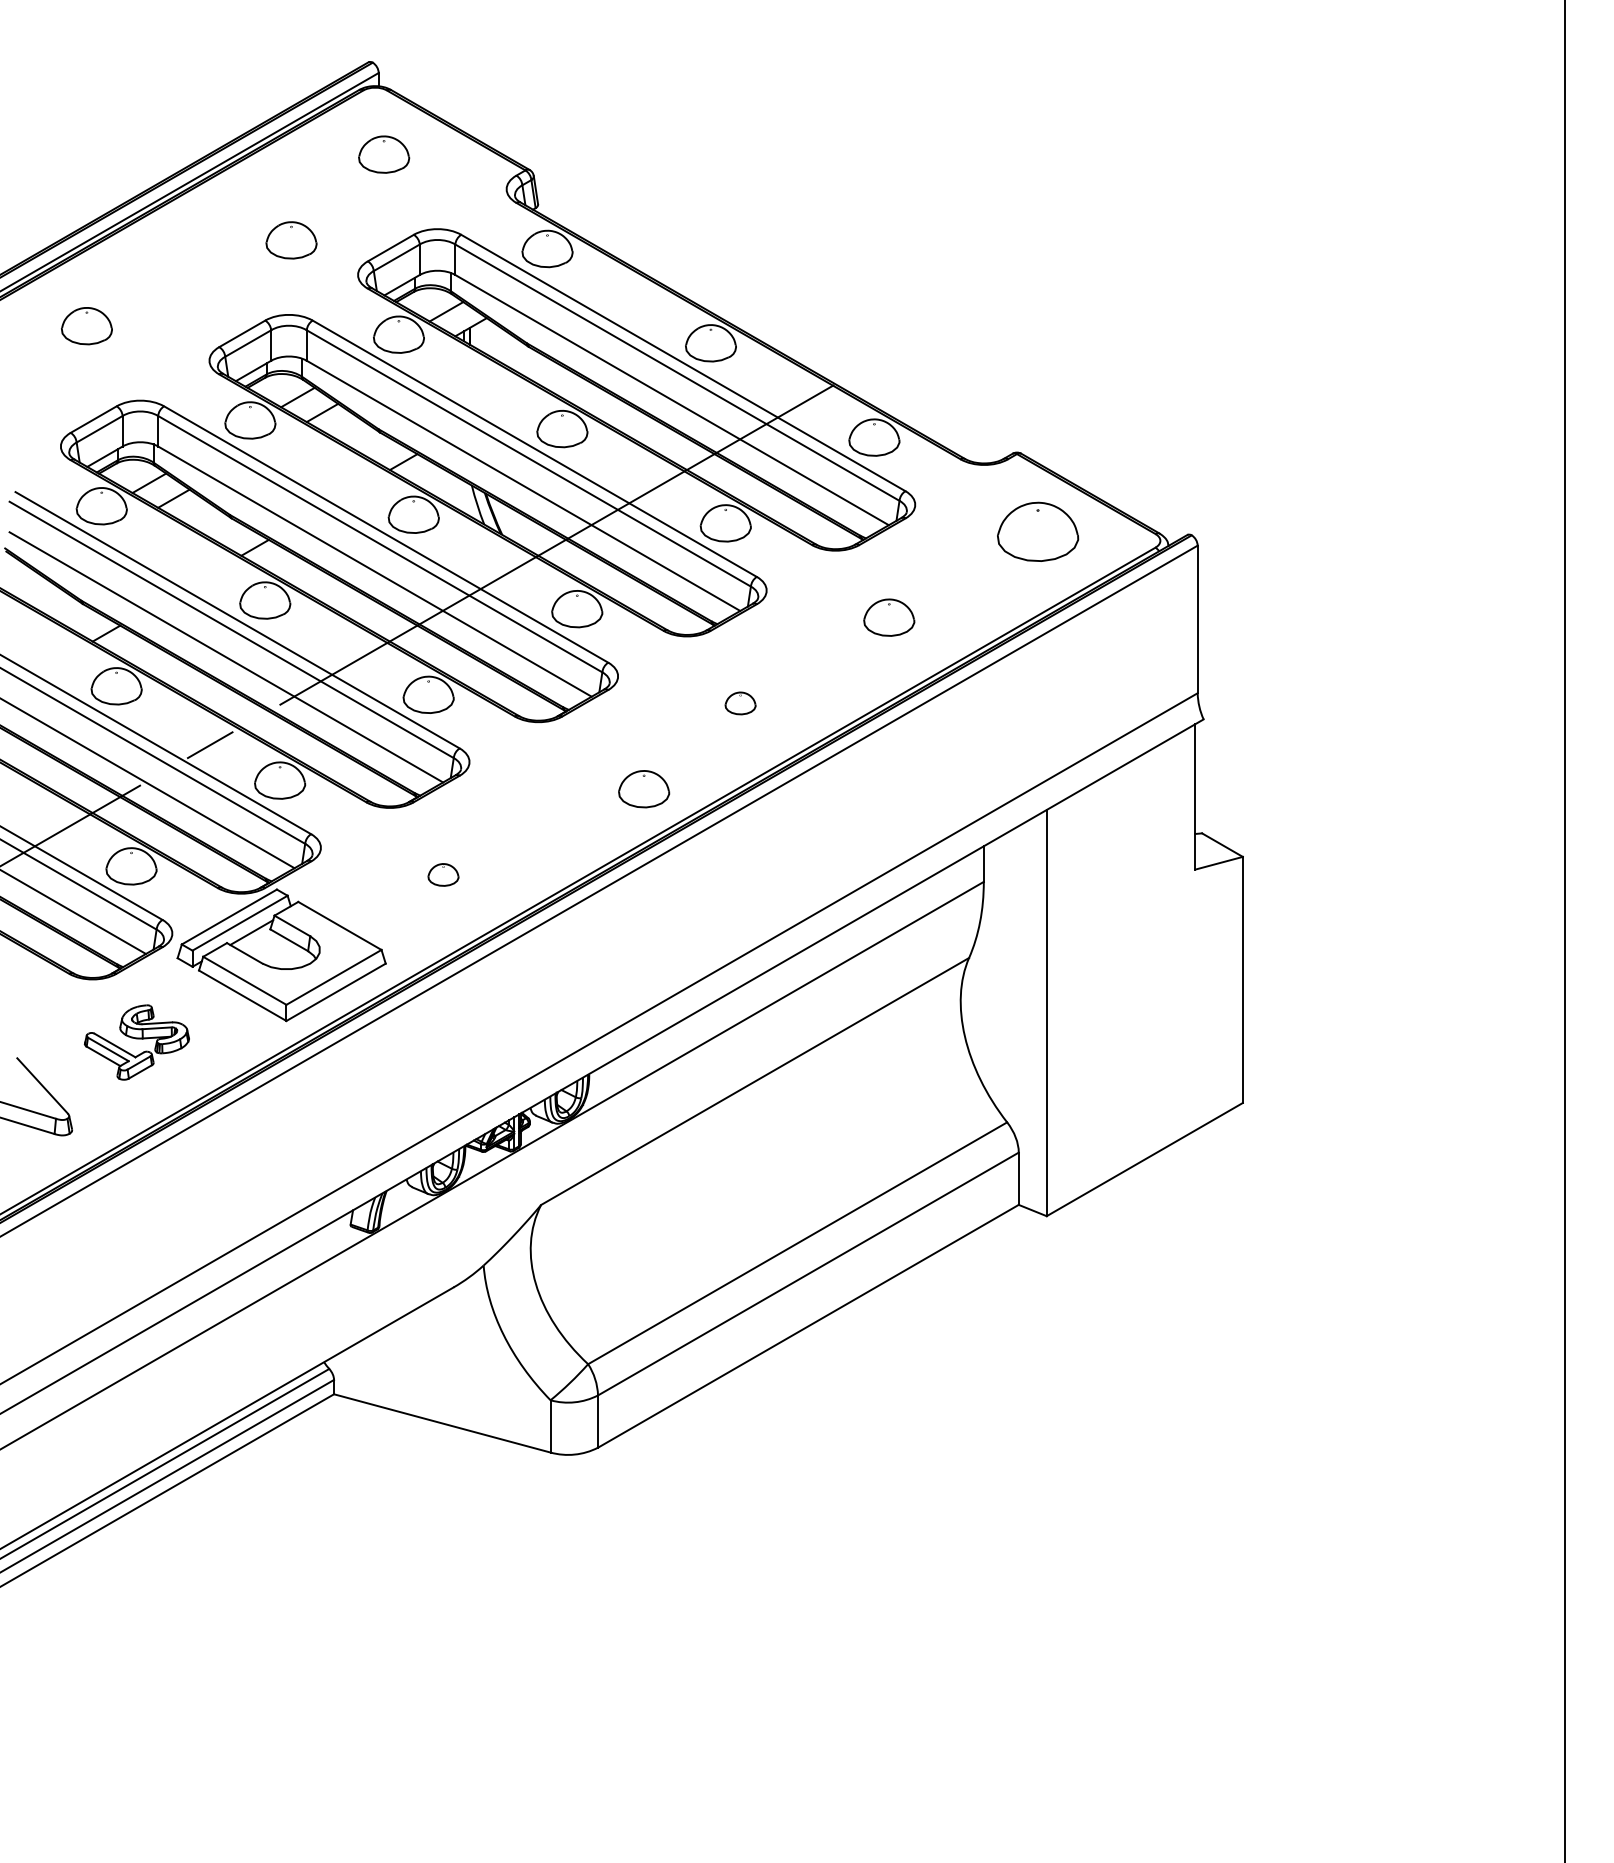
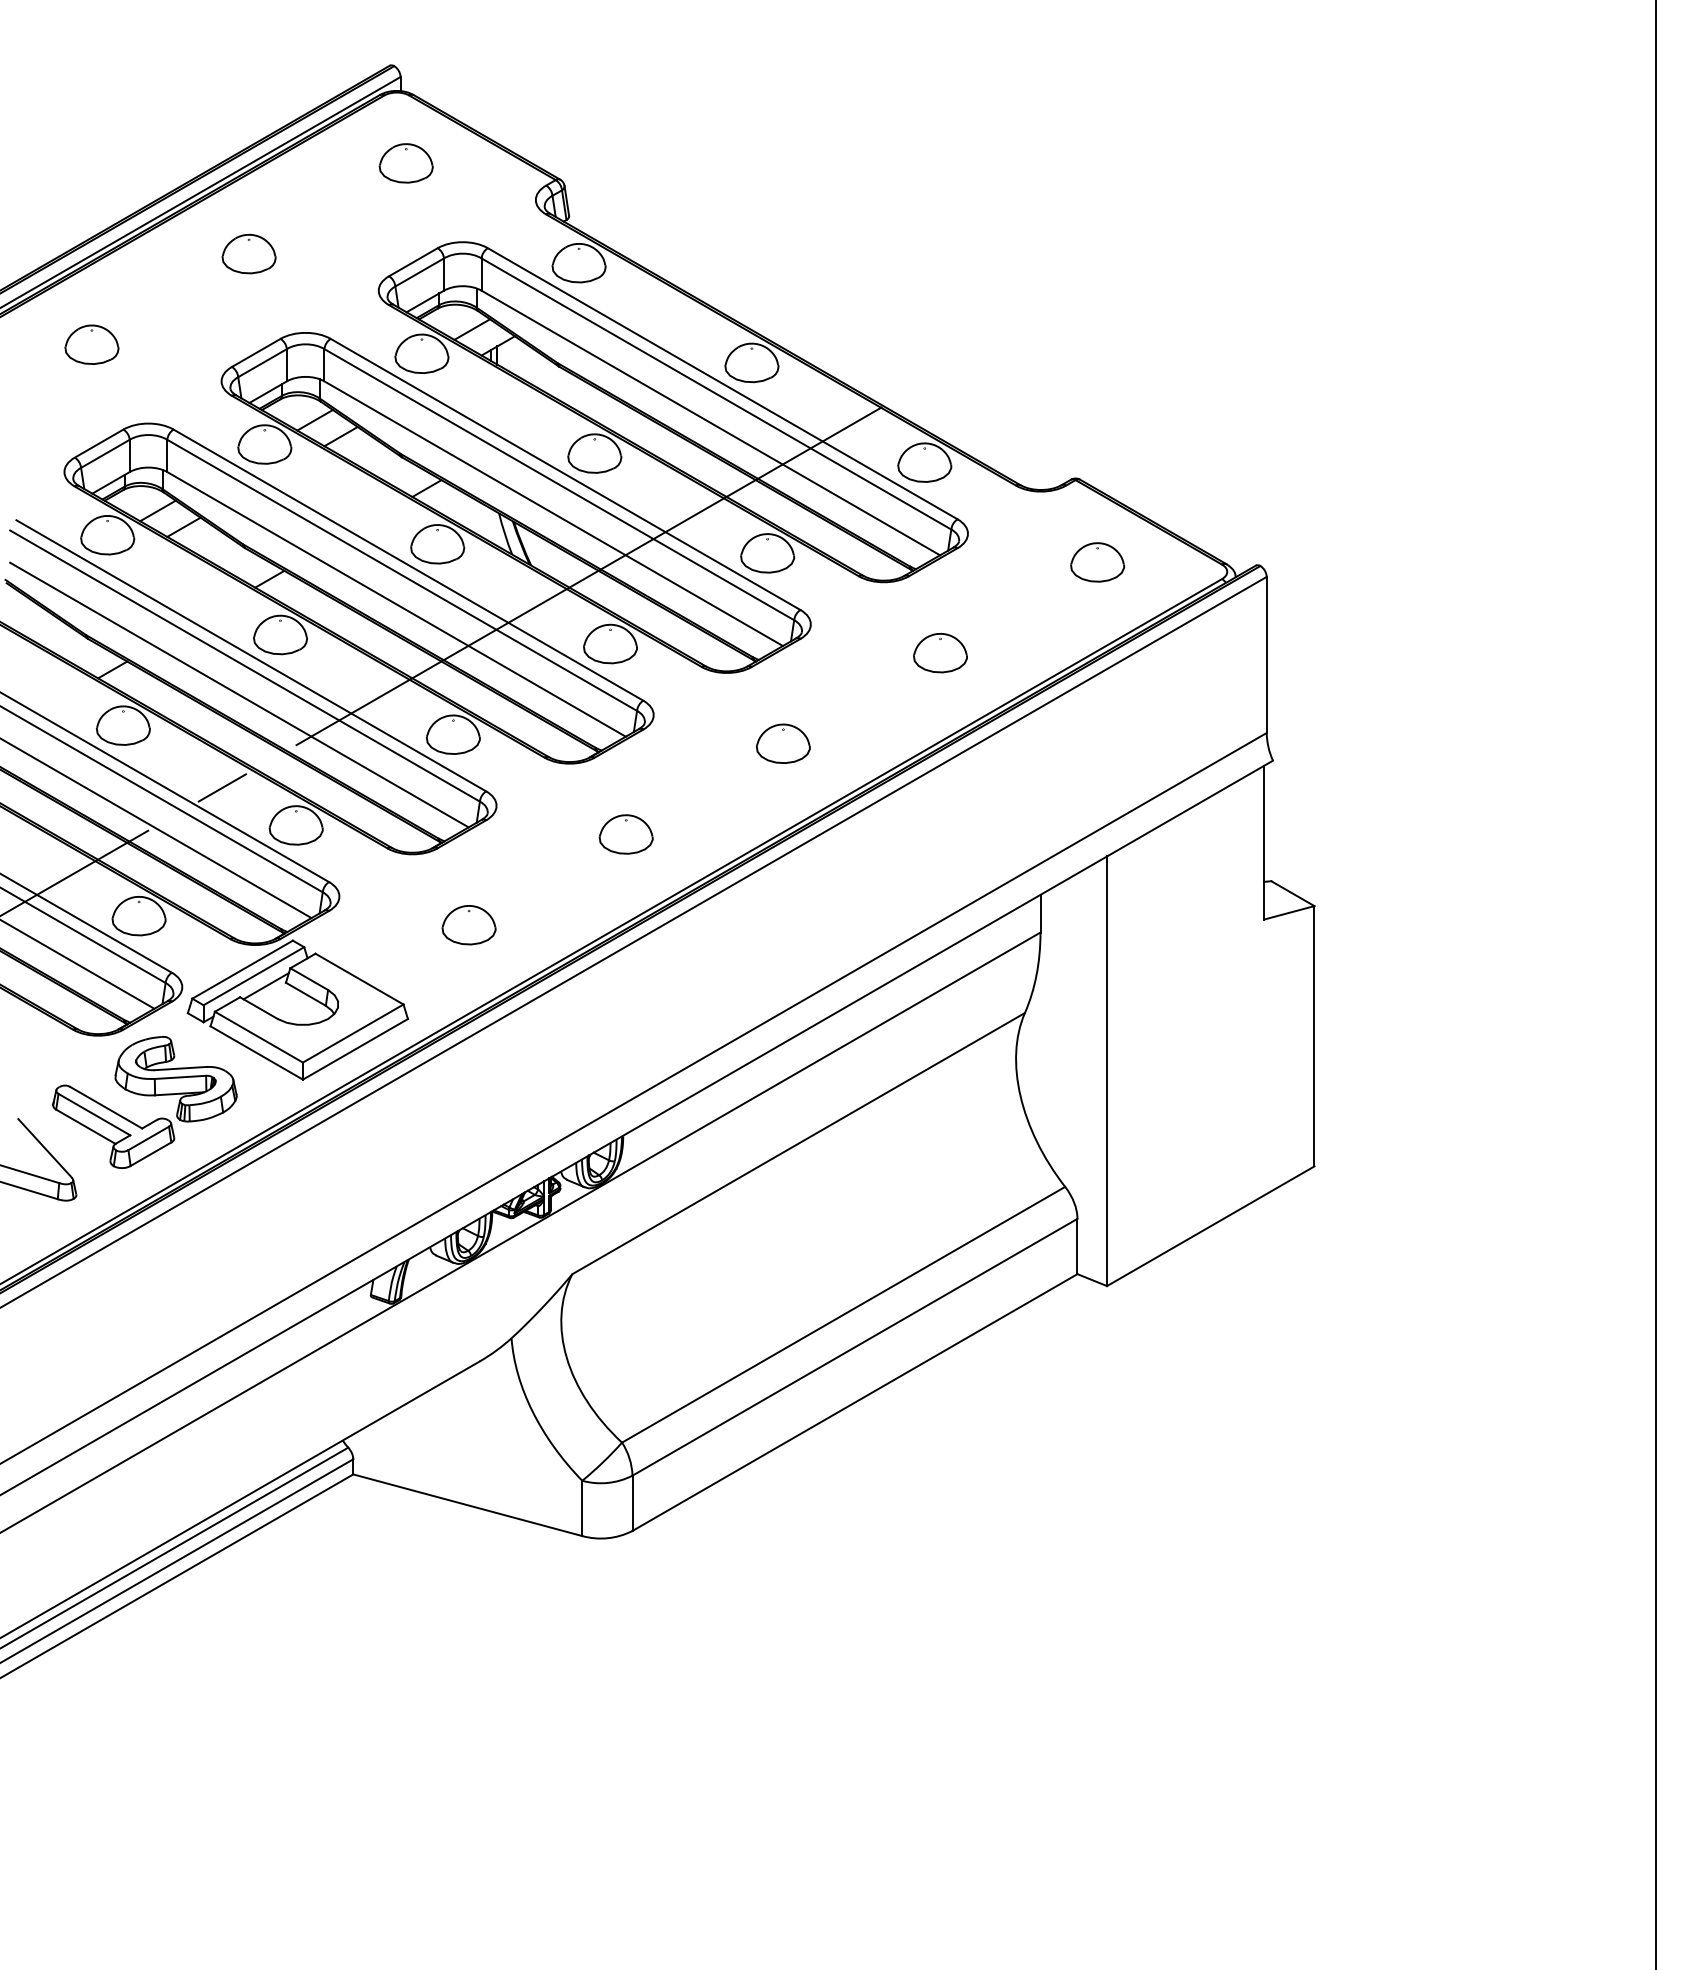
part: (291, 240) -> (249, 254), moved
part: (1037, 531) -> (1097, 561), size x0.62
part: (740, 703) -> (783, 743), size x1.67
part: (644, 789) -> (626, 834), moved
part: (443, 874) -> (469, 924), size x1.67
part: (136, 1042) -> (144, 1102), size x1.67

